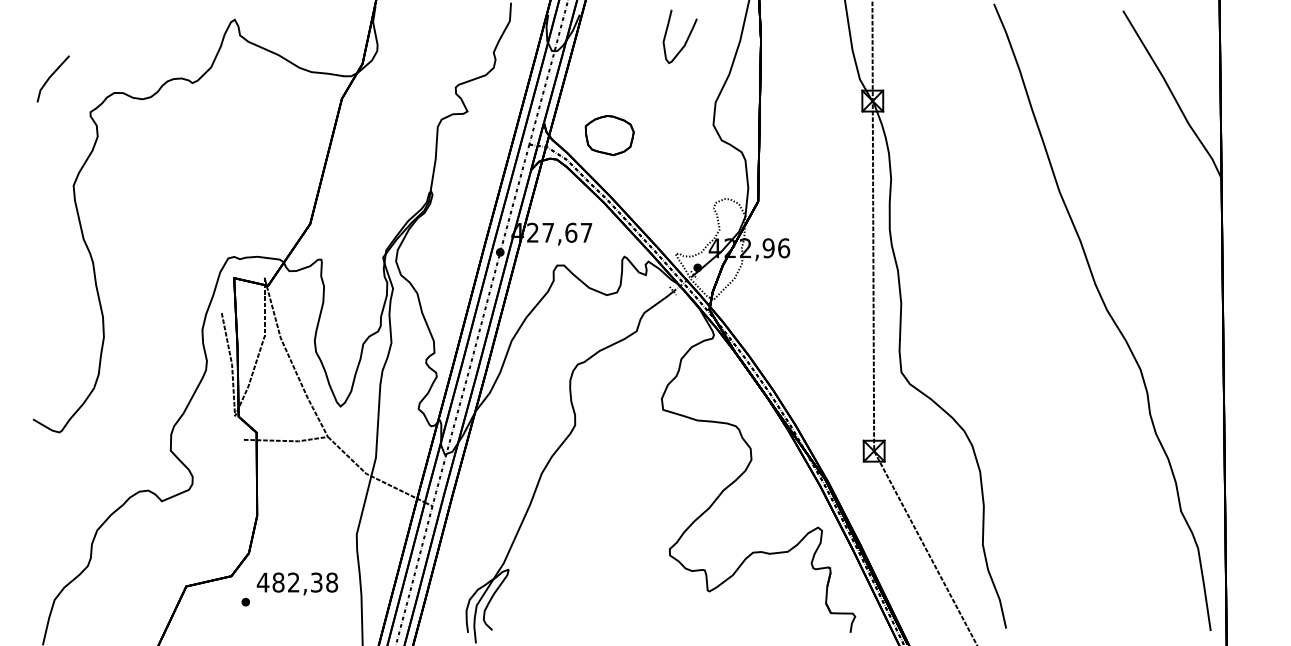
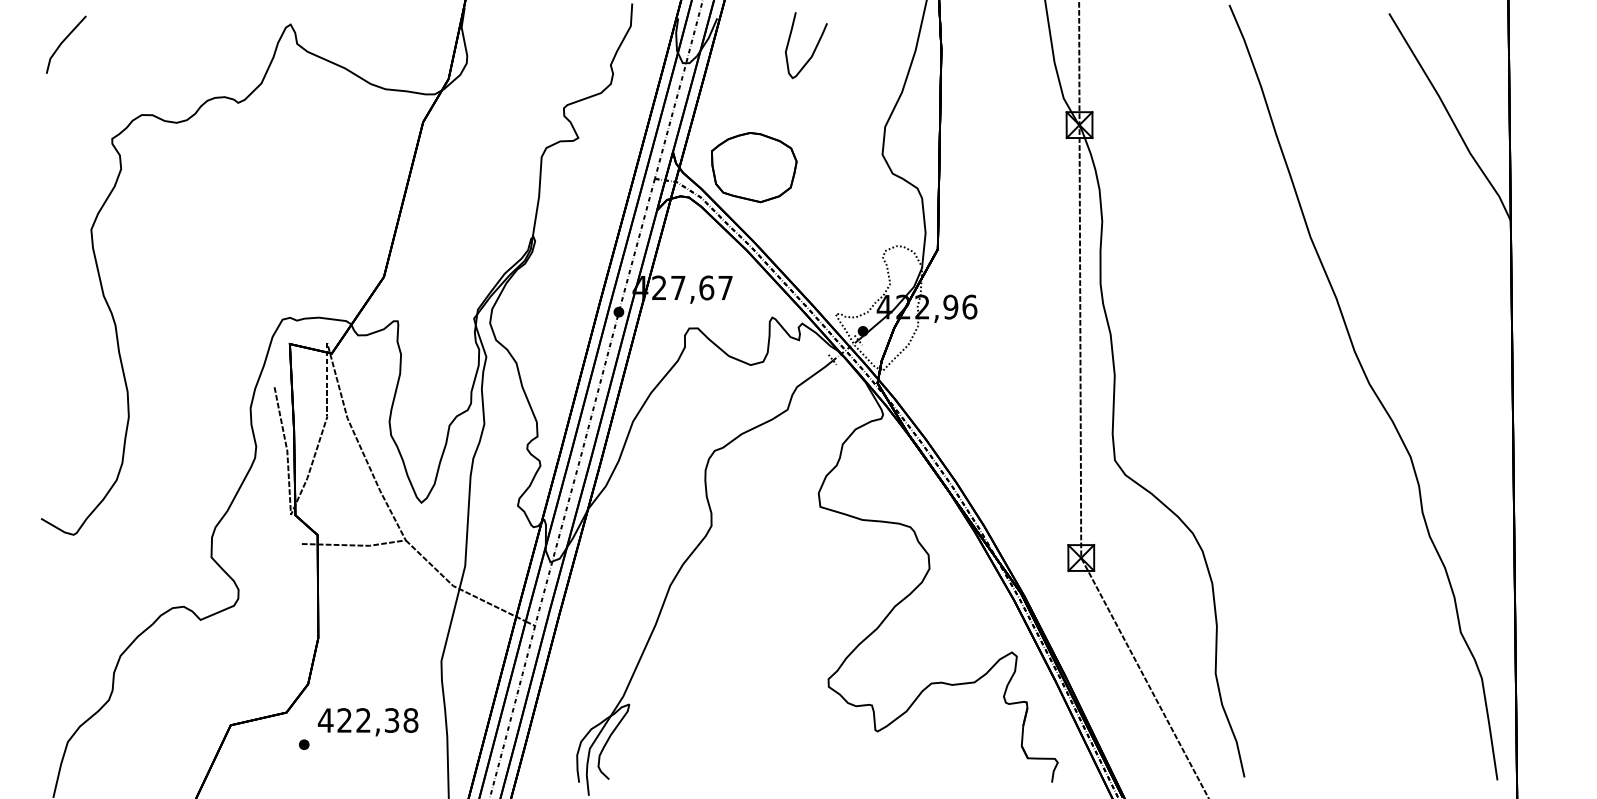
curve: (686, 39) -> (814, 48), moved
line: (51, 76) -> (64, 41), moved
part: (609, 135) -> (754, 167), size x1.43
text: (278, 582) -> (344, 720), 482,38 -> 422,38

